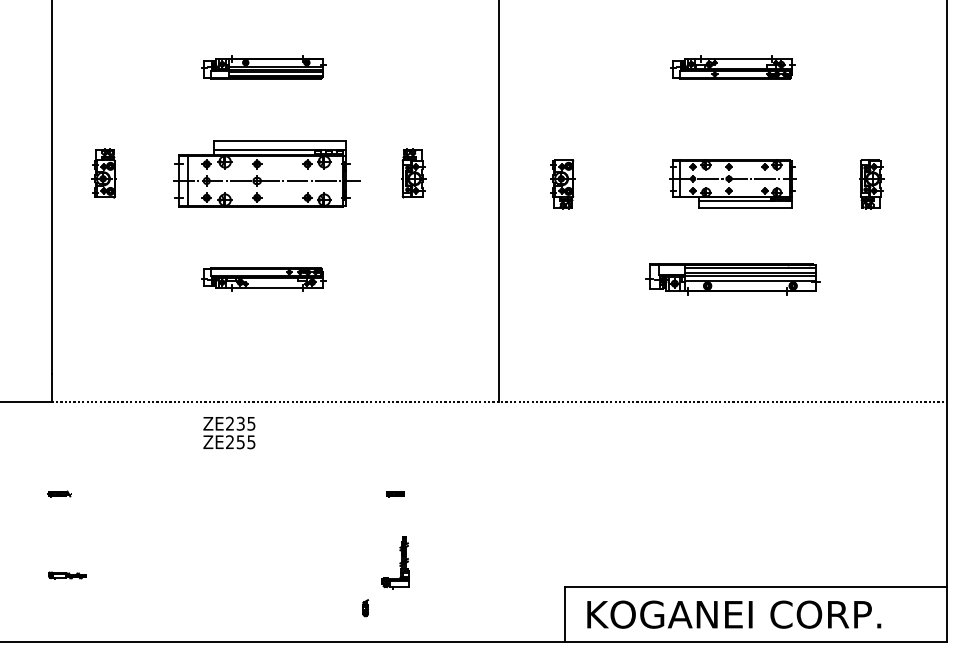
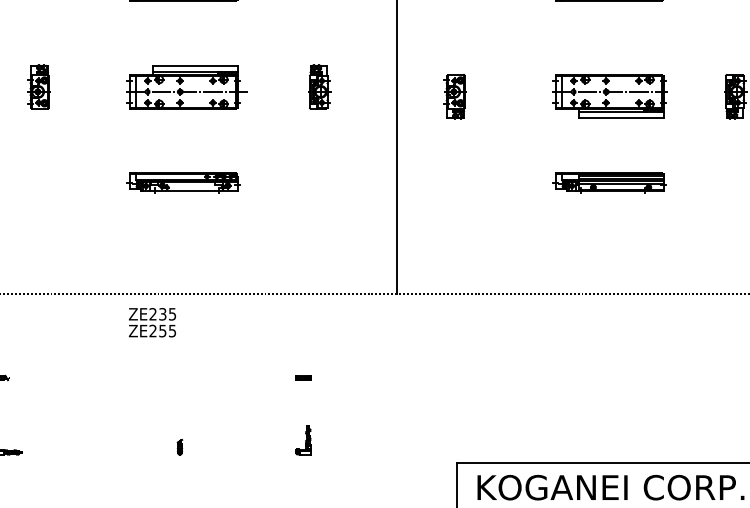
part: (266, 173) -> (186, 87), size x0.71
part: (732, 279) -> (609, 183), size x0.71
part: (395, 562) -> (303, 440), size x0.62
part: (365, 608) -> (179, 447), moved

